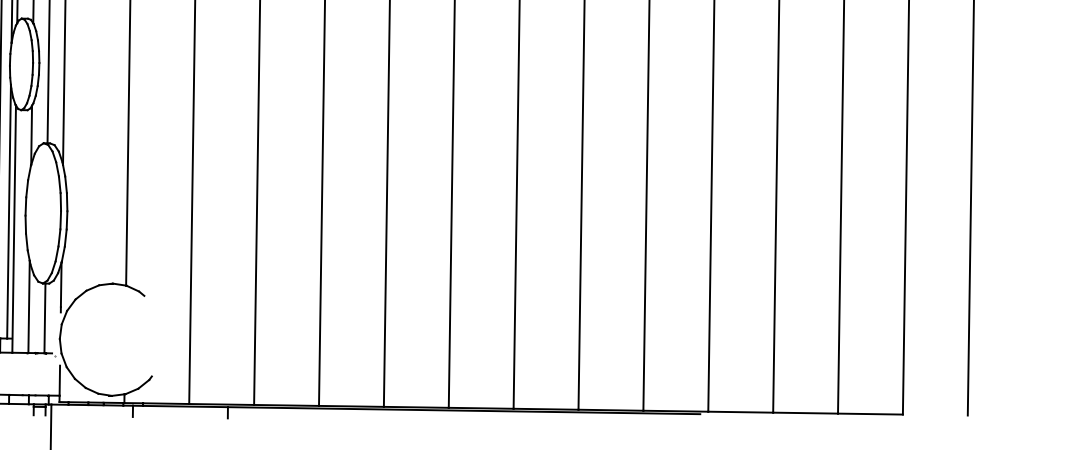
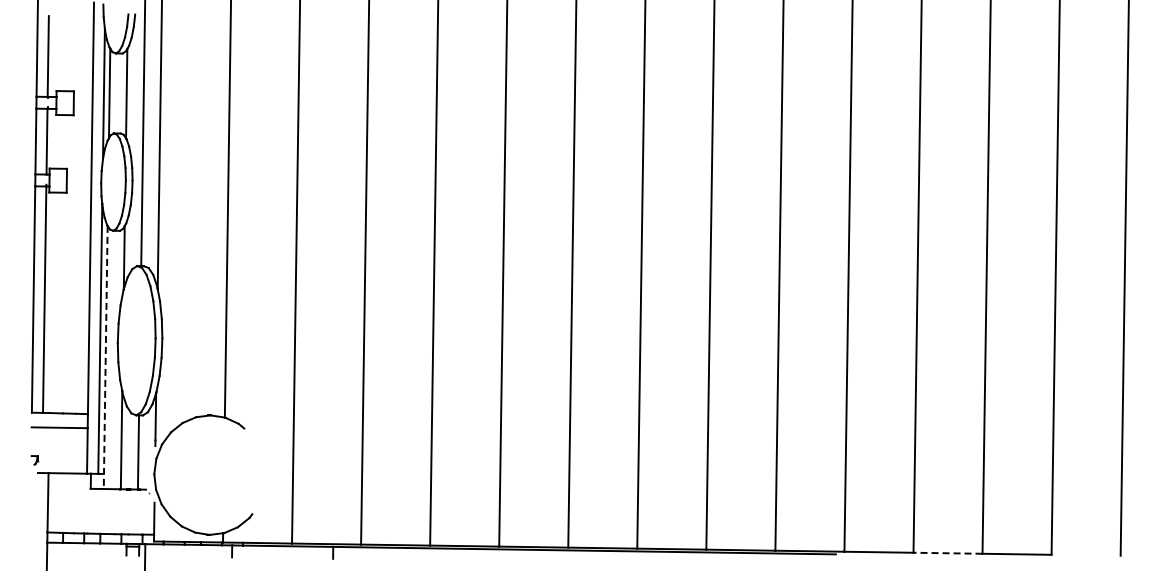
line: (13, 229) -> (105, 357), solid -> dashed
line: (806, 413) -> (948, 553), solid -> dashed

